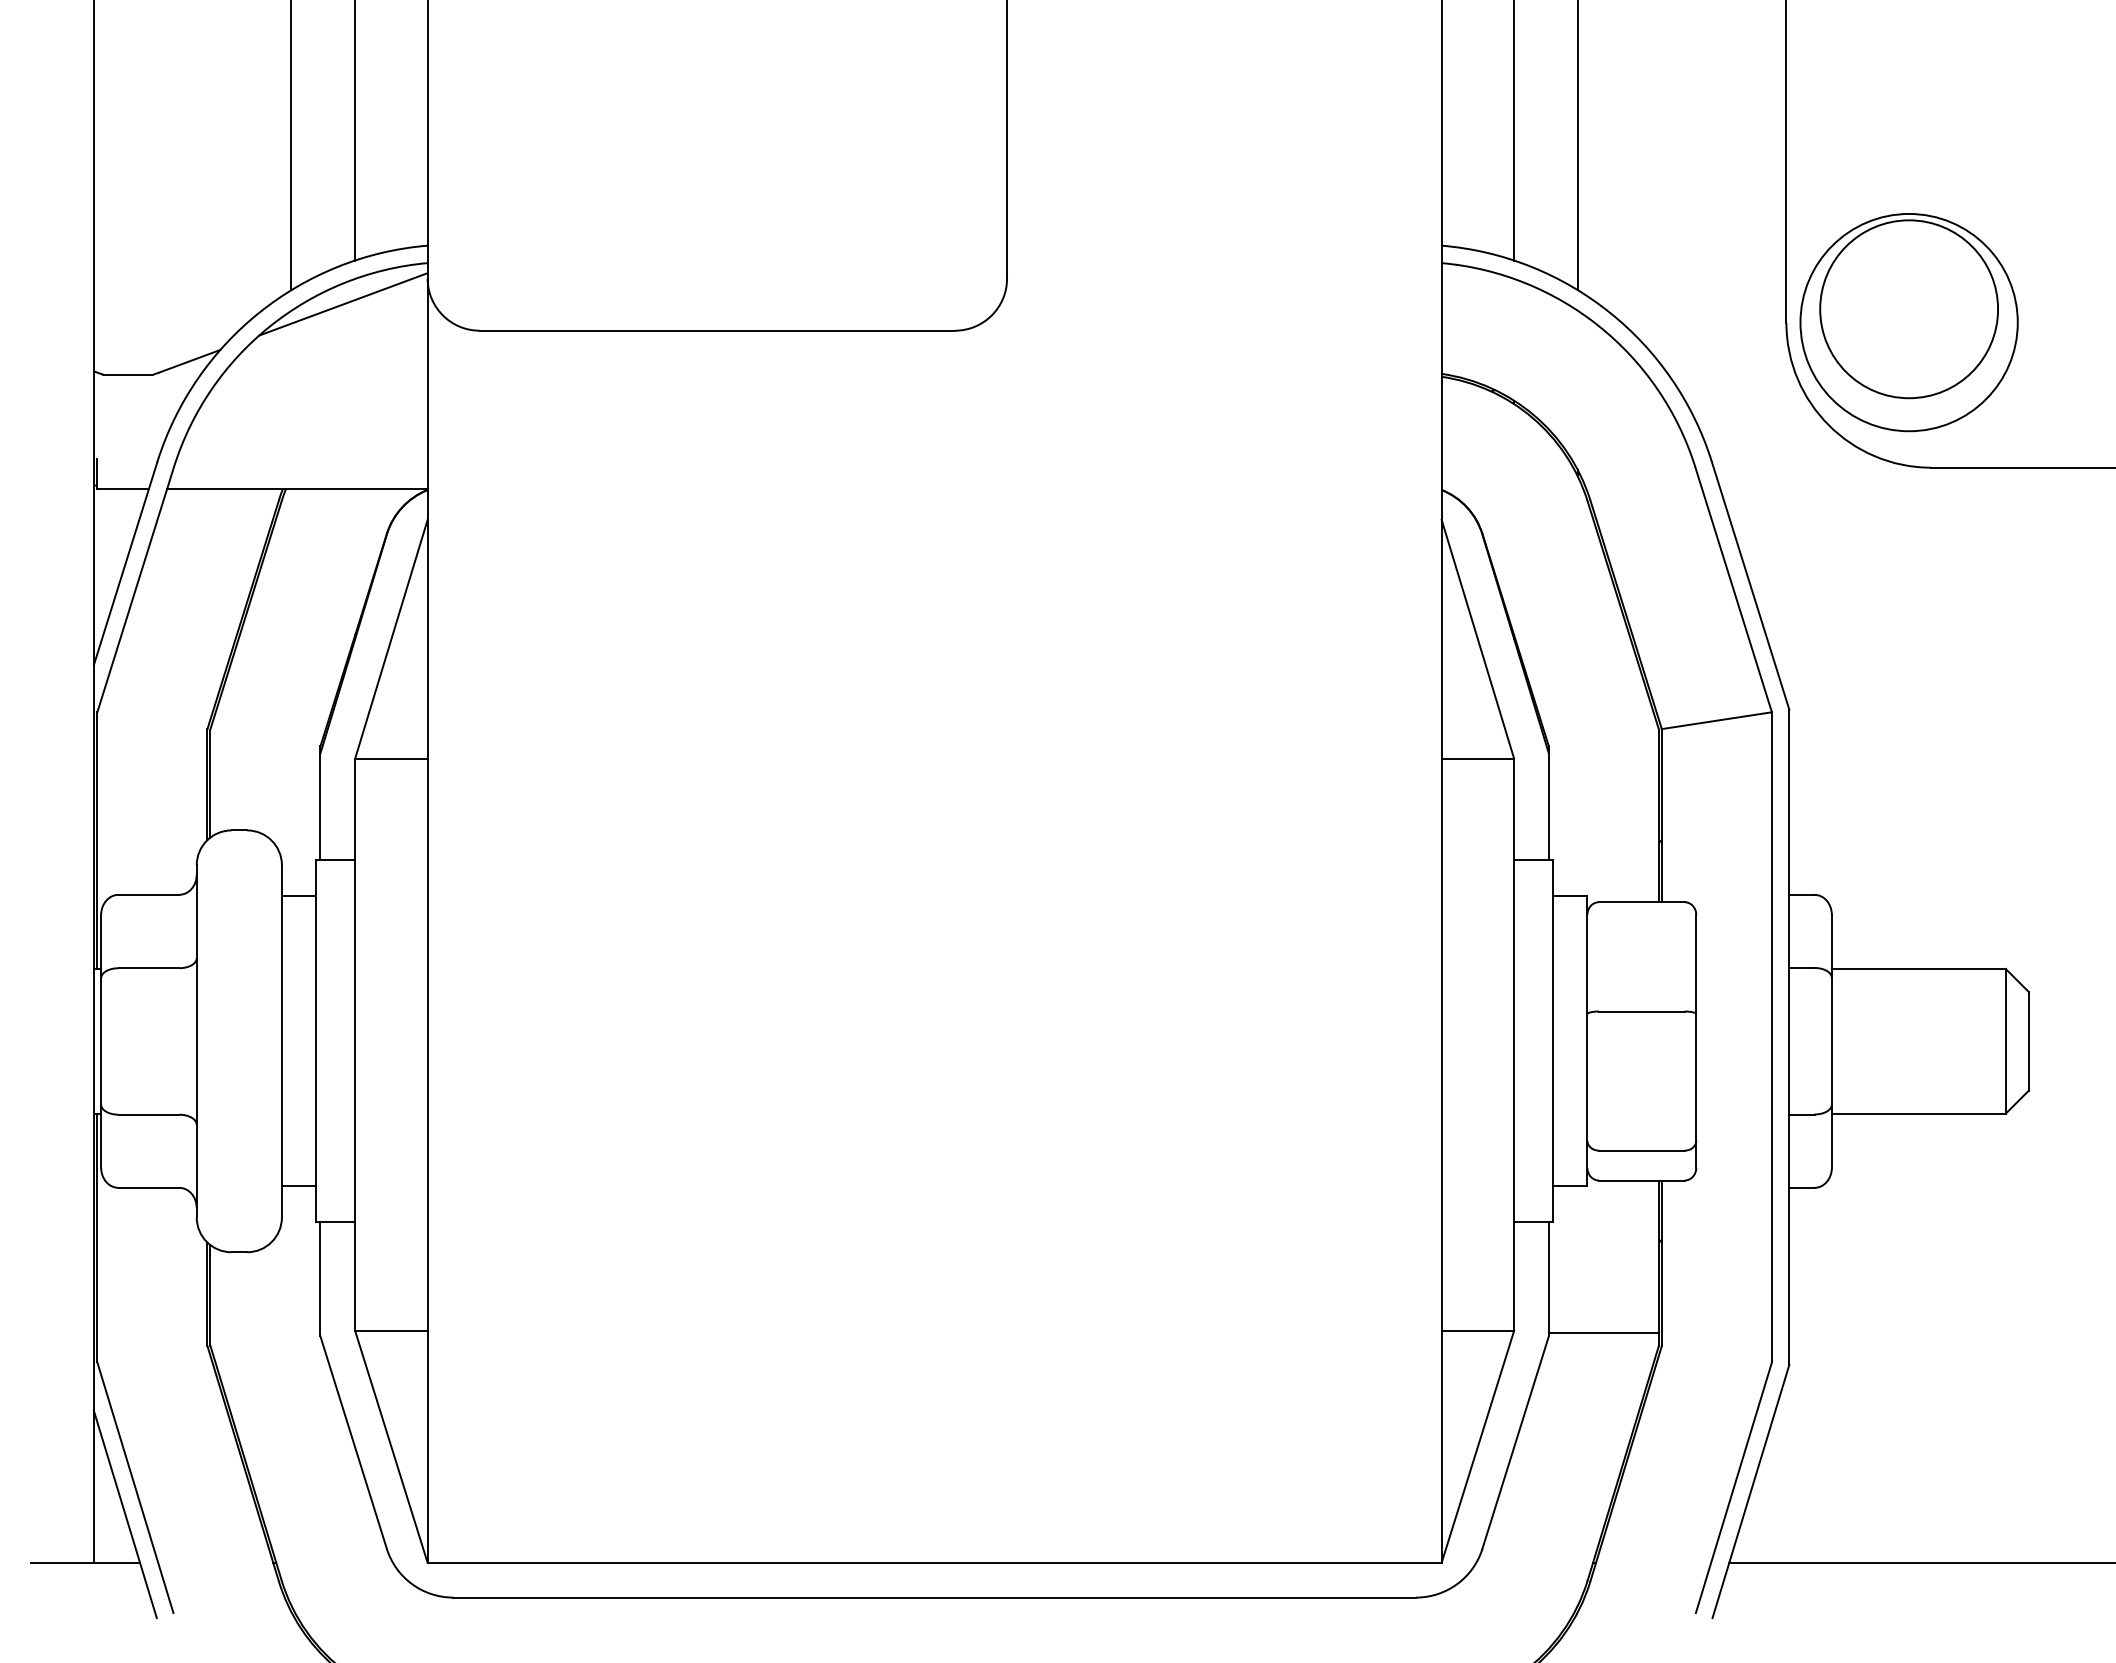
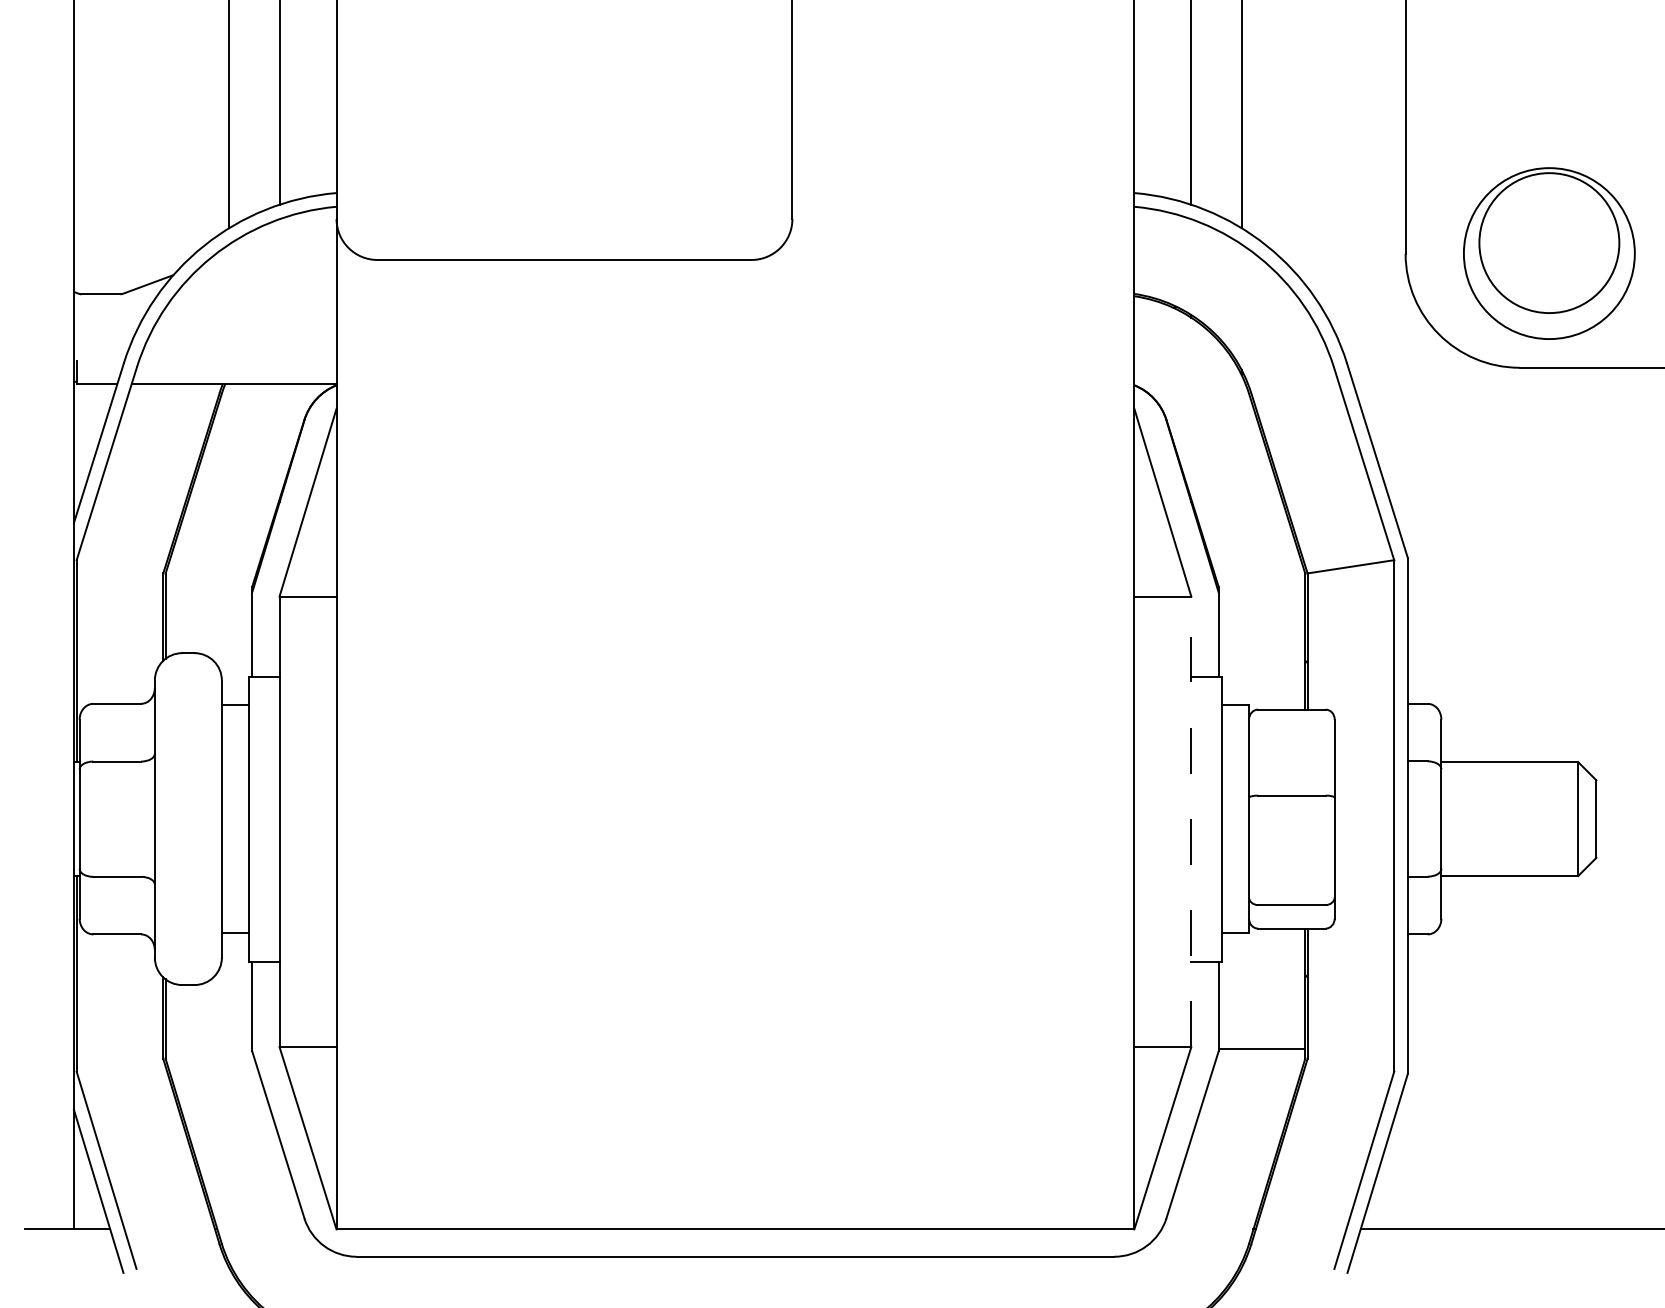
line: (343, 304) -> (270, 239), removed
part: (1908, 322) -> (1548, 253), moved
line: (1514, 1044) -> (1191, 821), solid -> dashed

